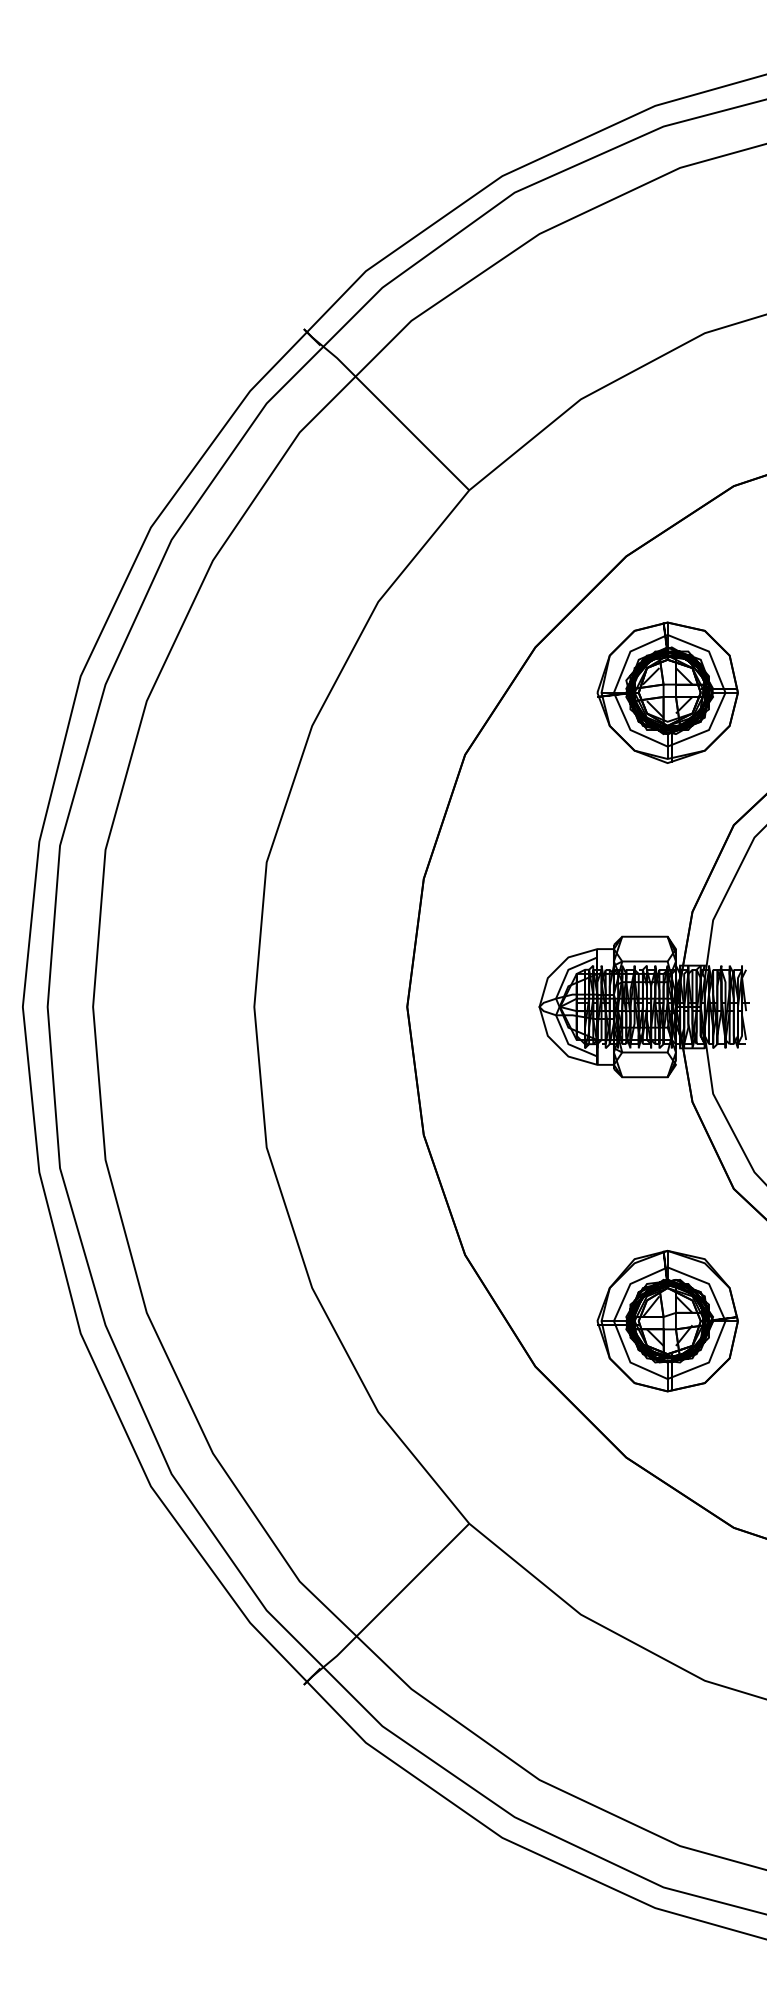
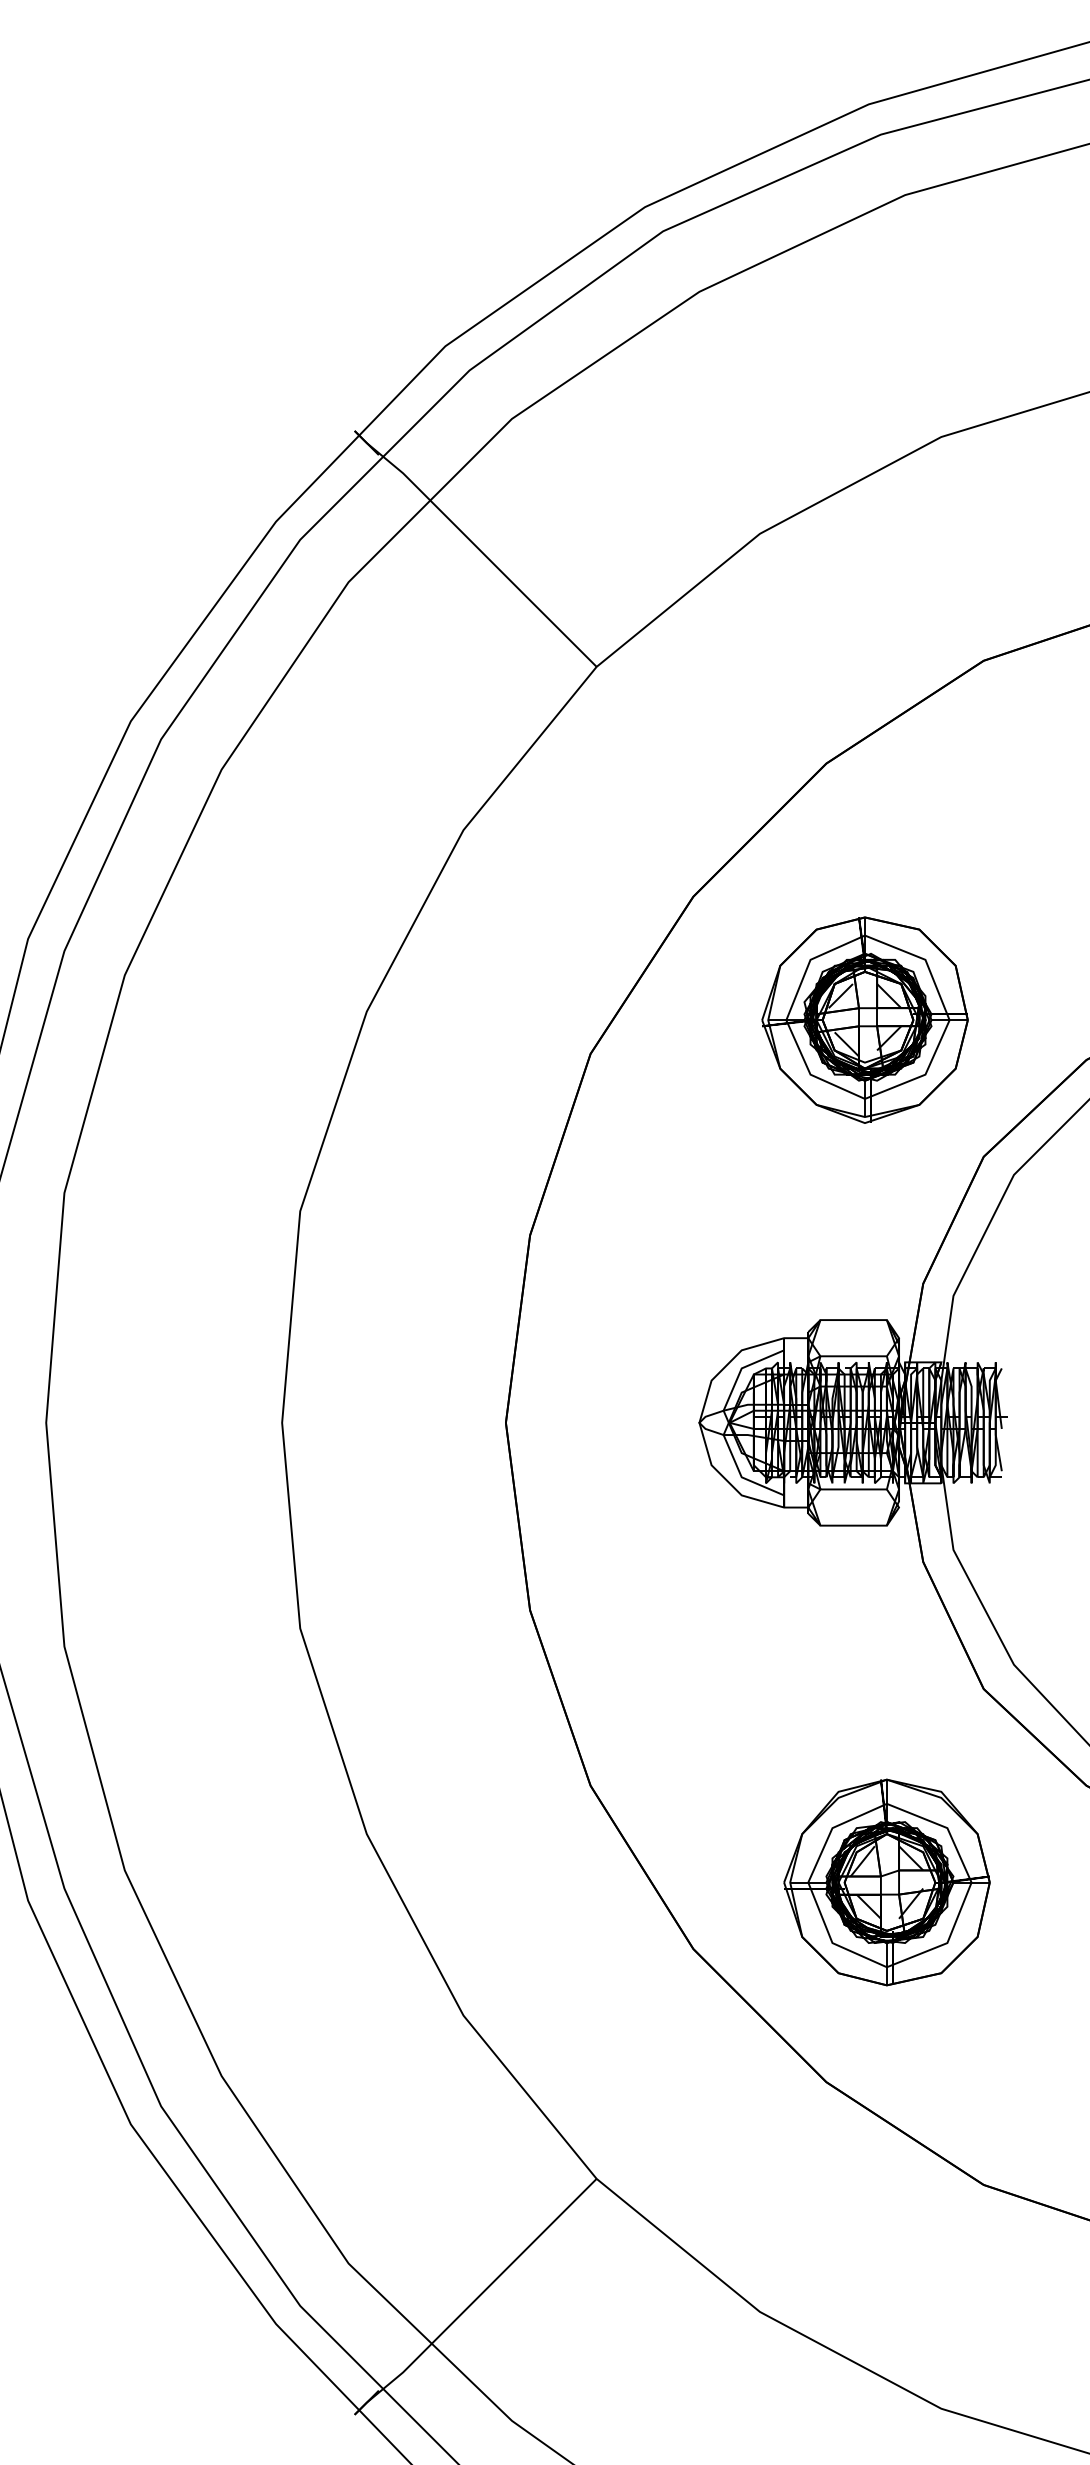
part: (667, 692) -> (864, 1019), moved

